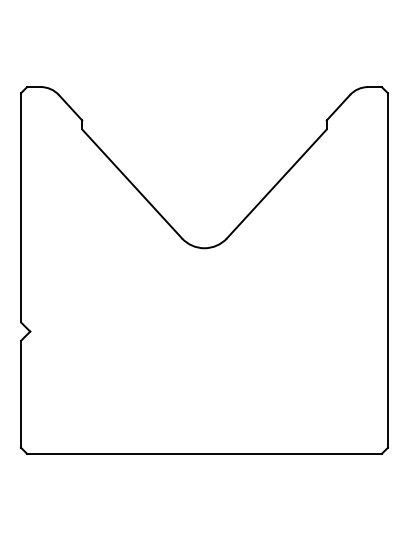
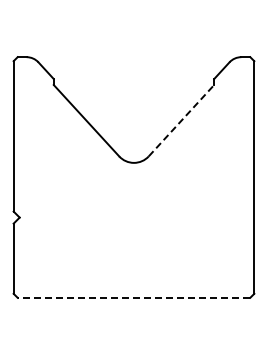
line: (276, 183) -> (181, 120), solid -> dashed
line: (203, 453) -> (133, 297), solid -> dashed

